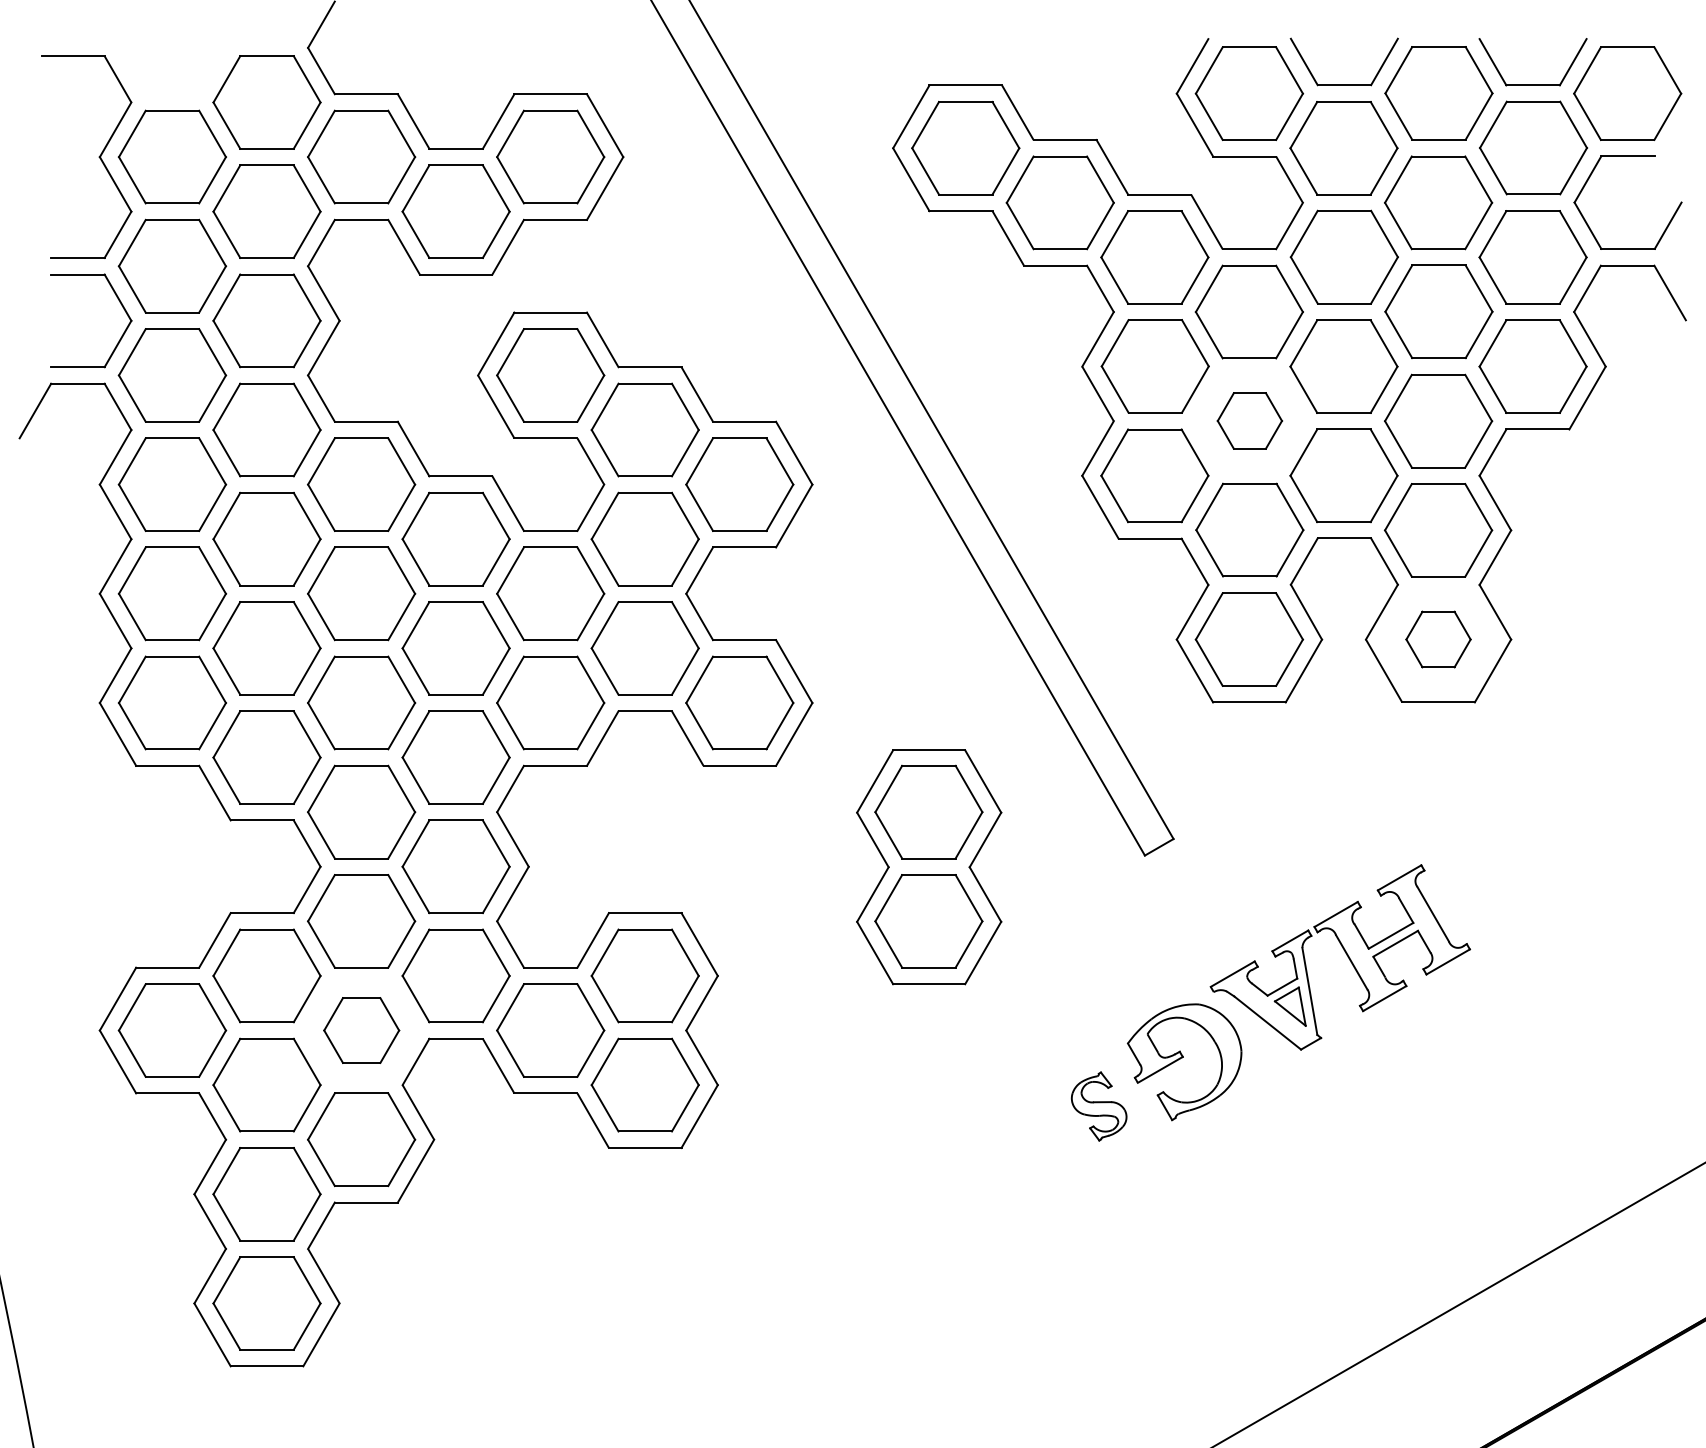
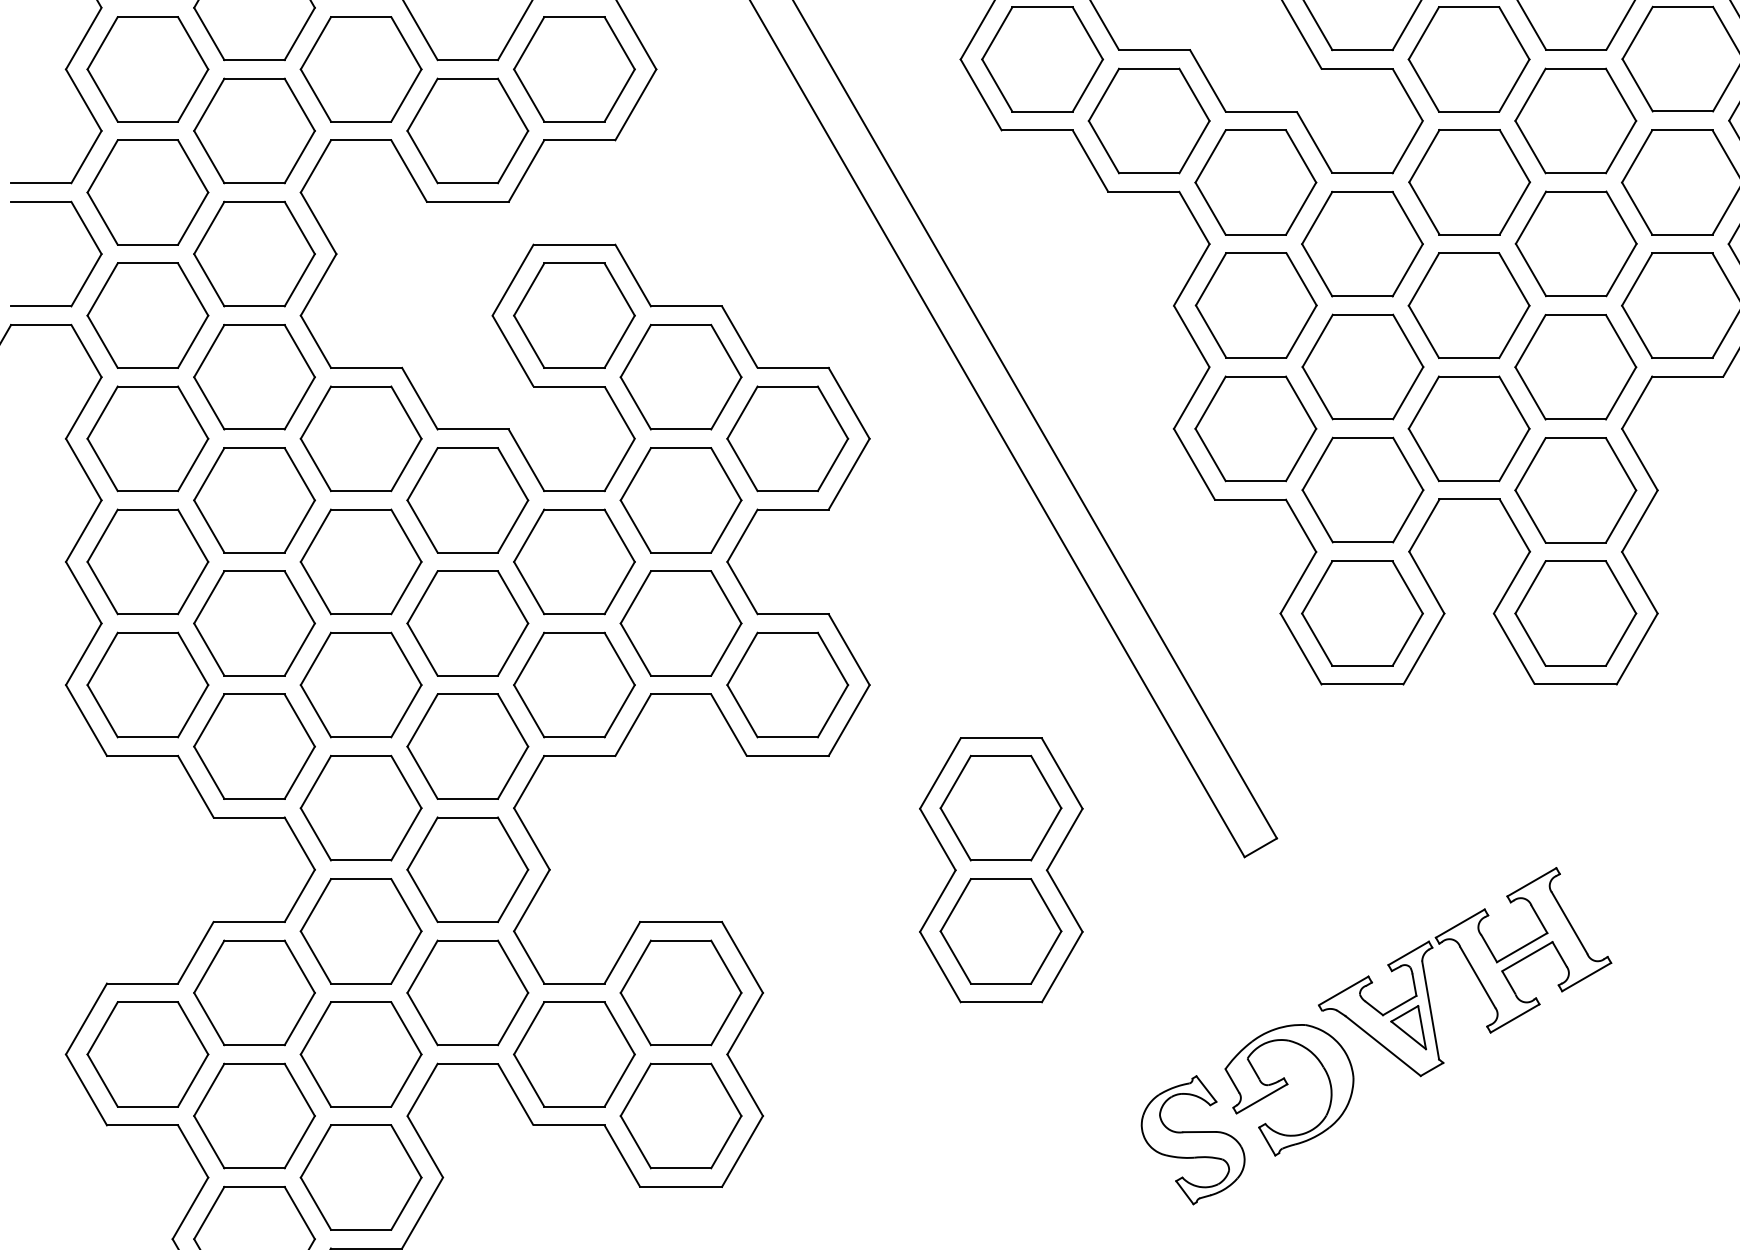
part: (1249, 420) -> (1362, 366), size x1.67
part: (1438, 639) -> (1575, 613), size x1.67
part: (361, 1030) -> (361, 1054), size x1.43
part: (1098, 1106) -> (1192, 1140), size x1.67

